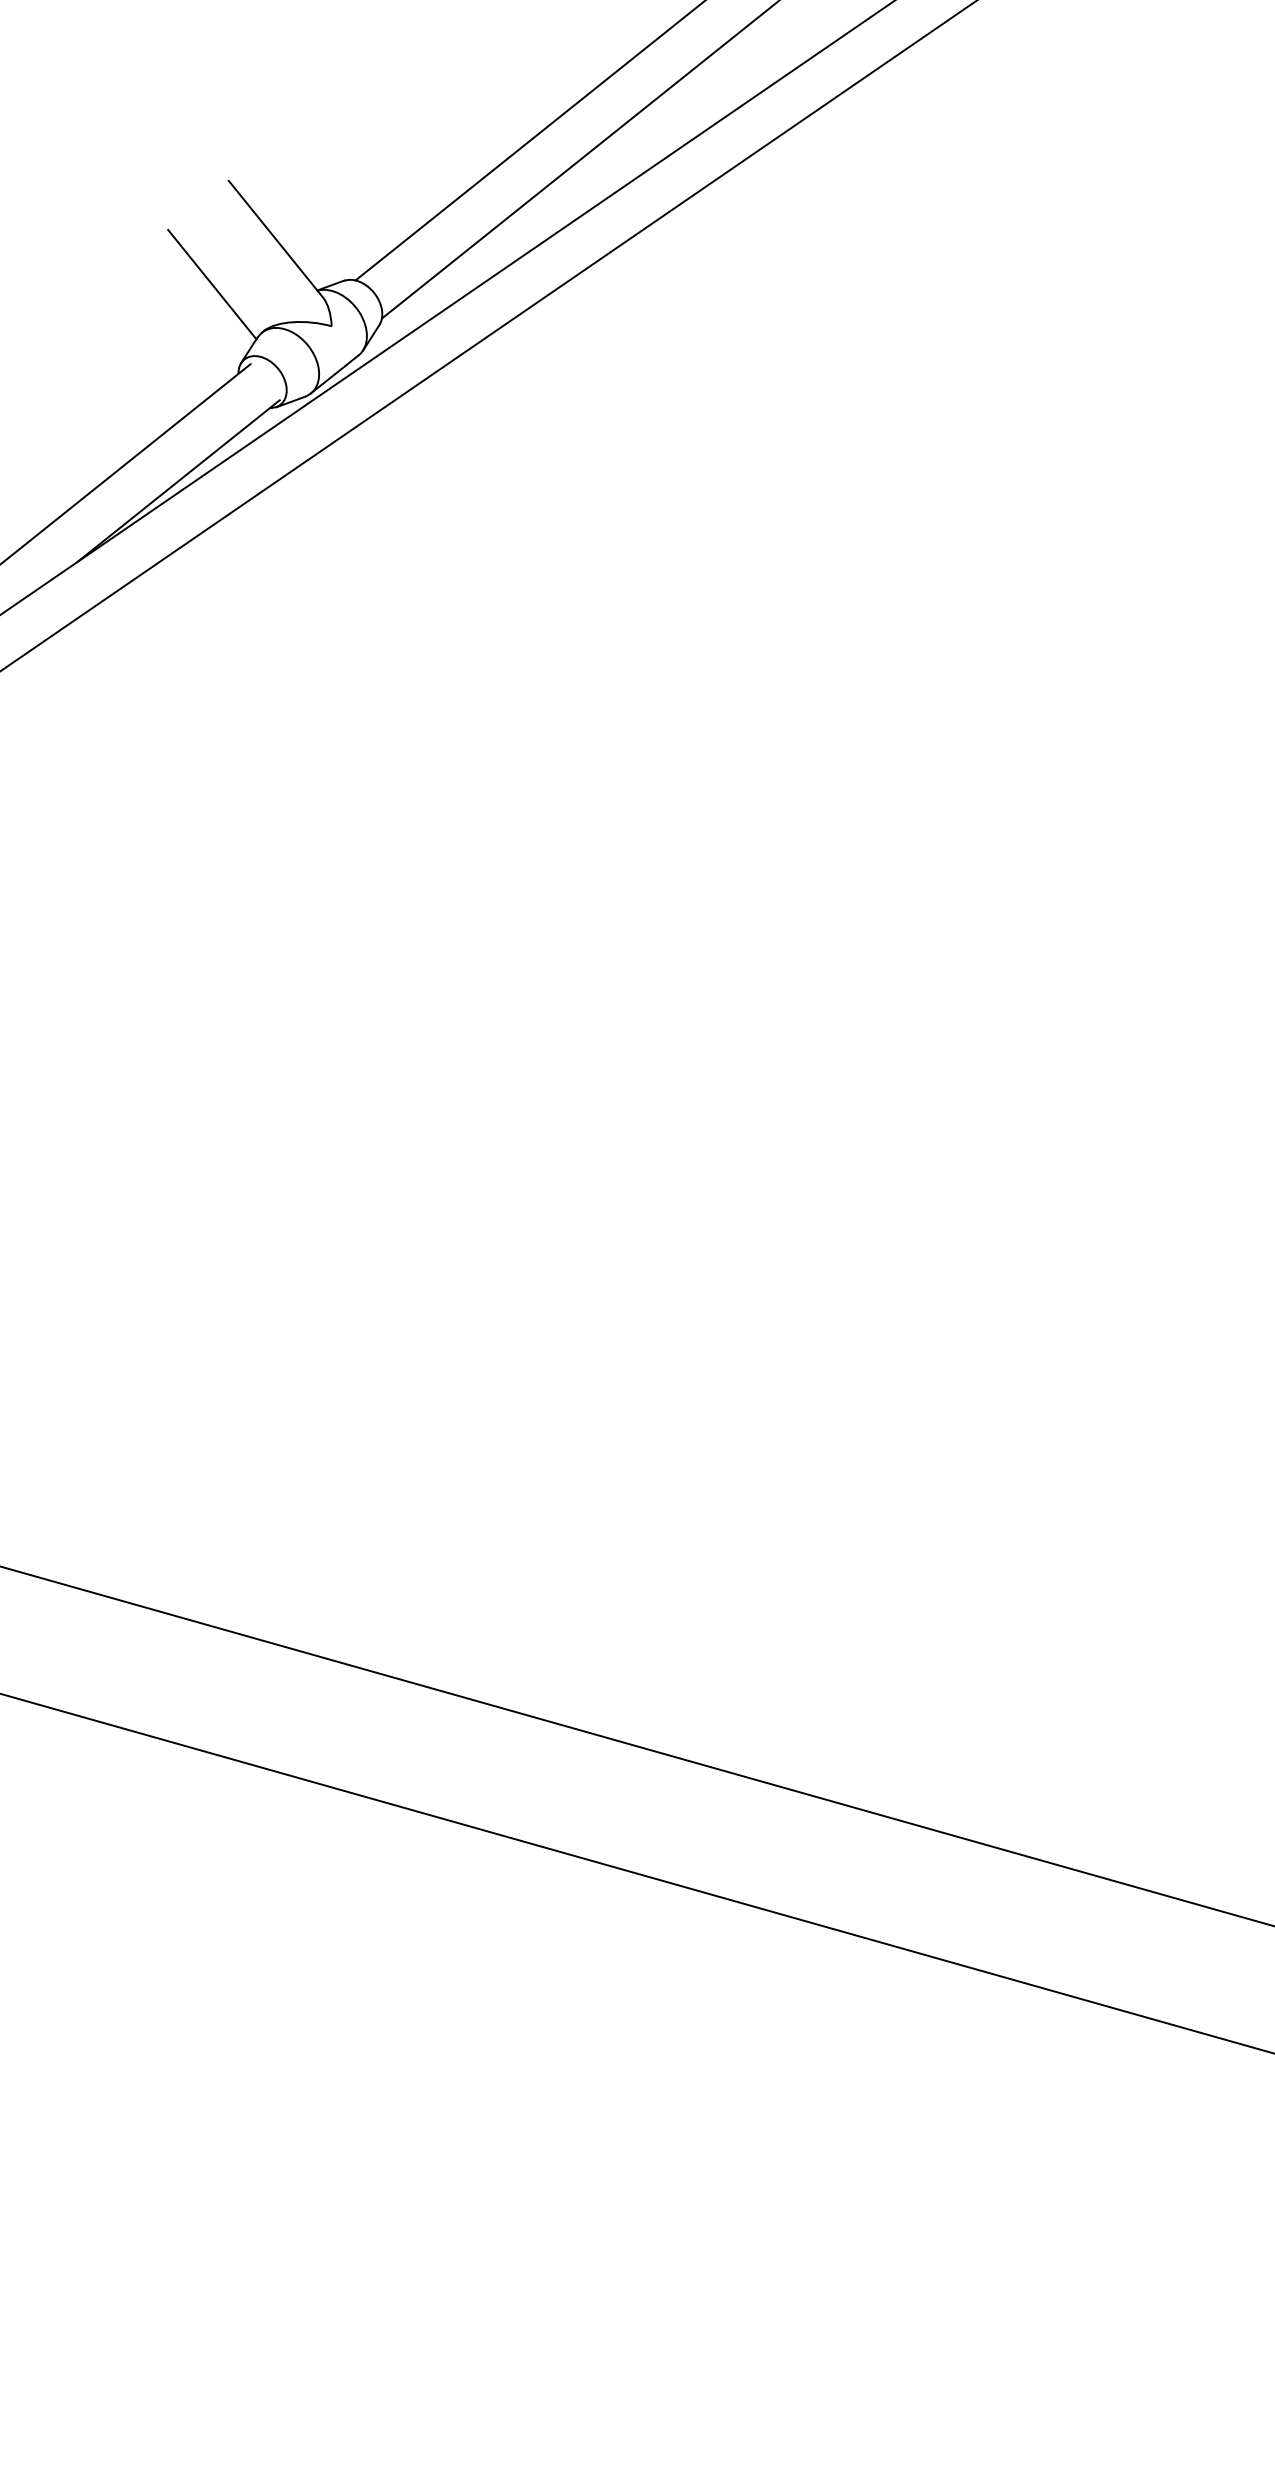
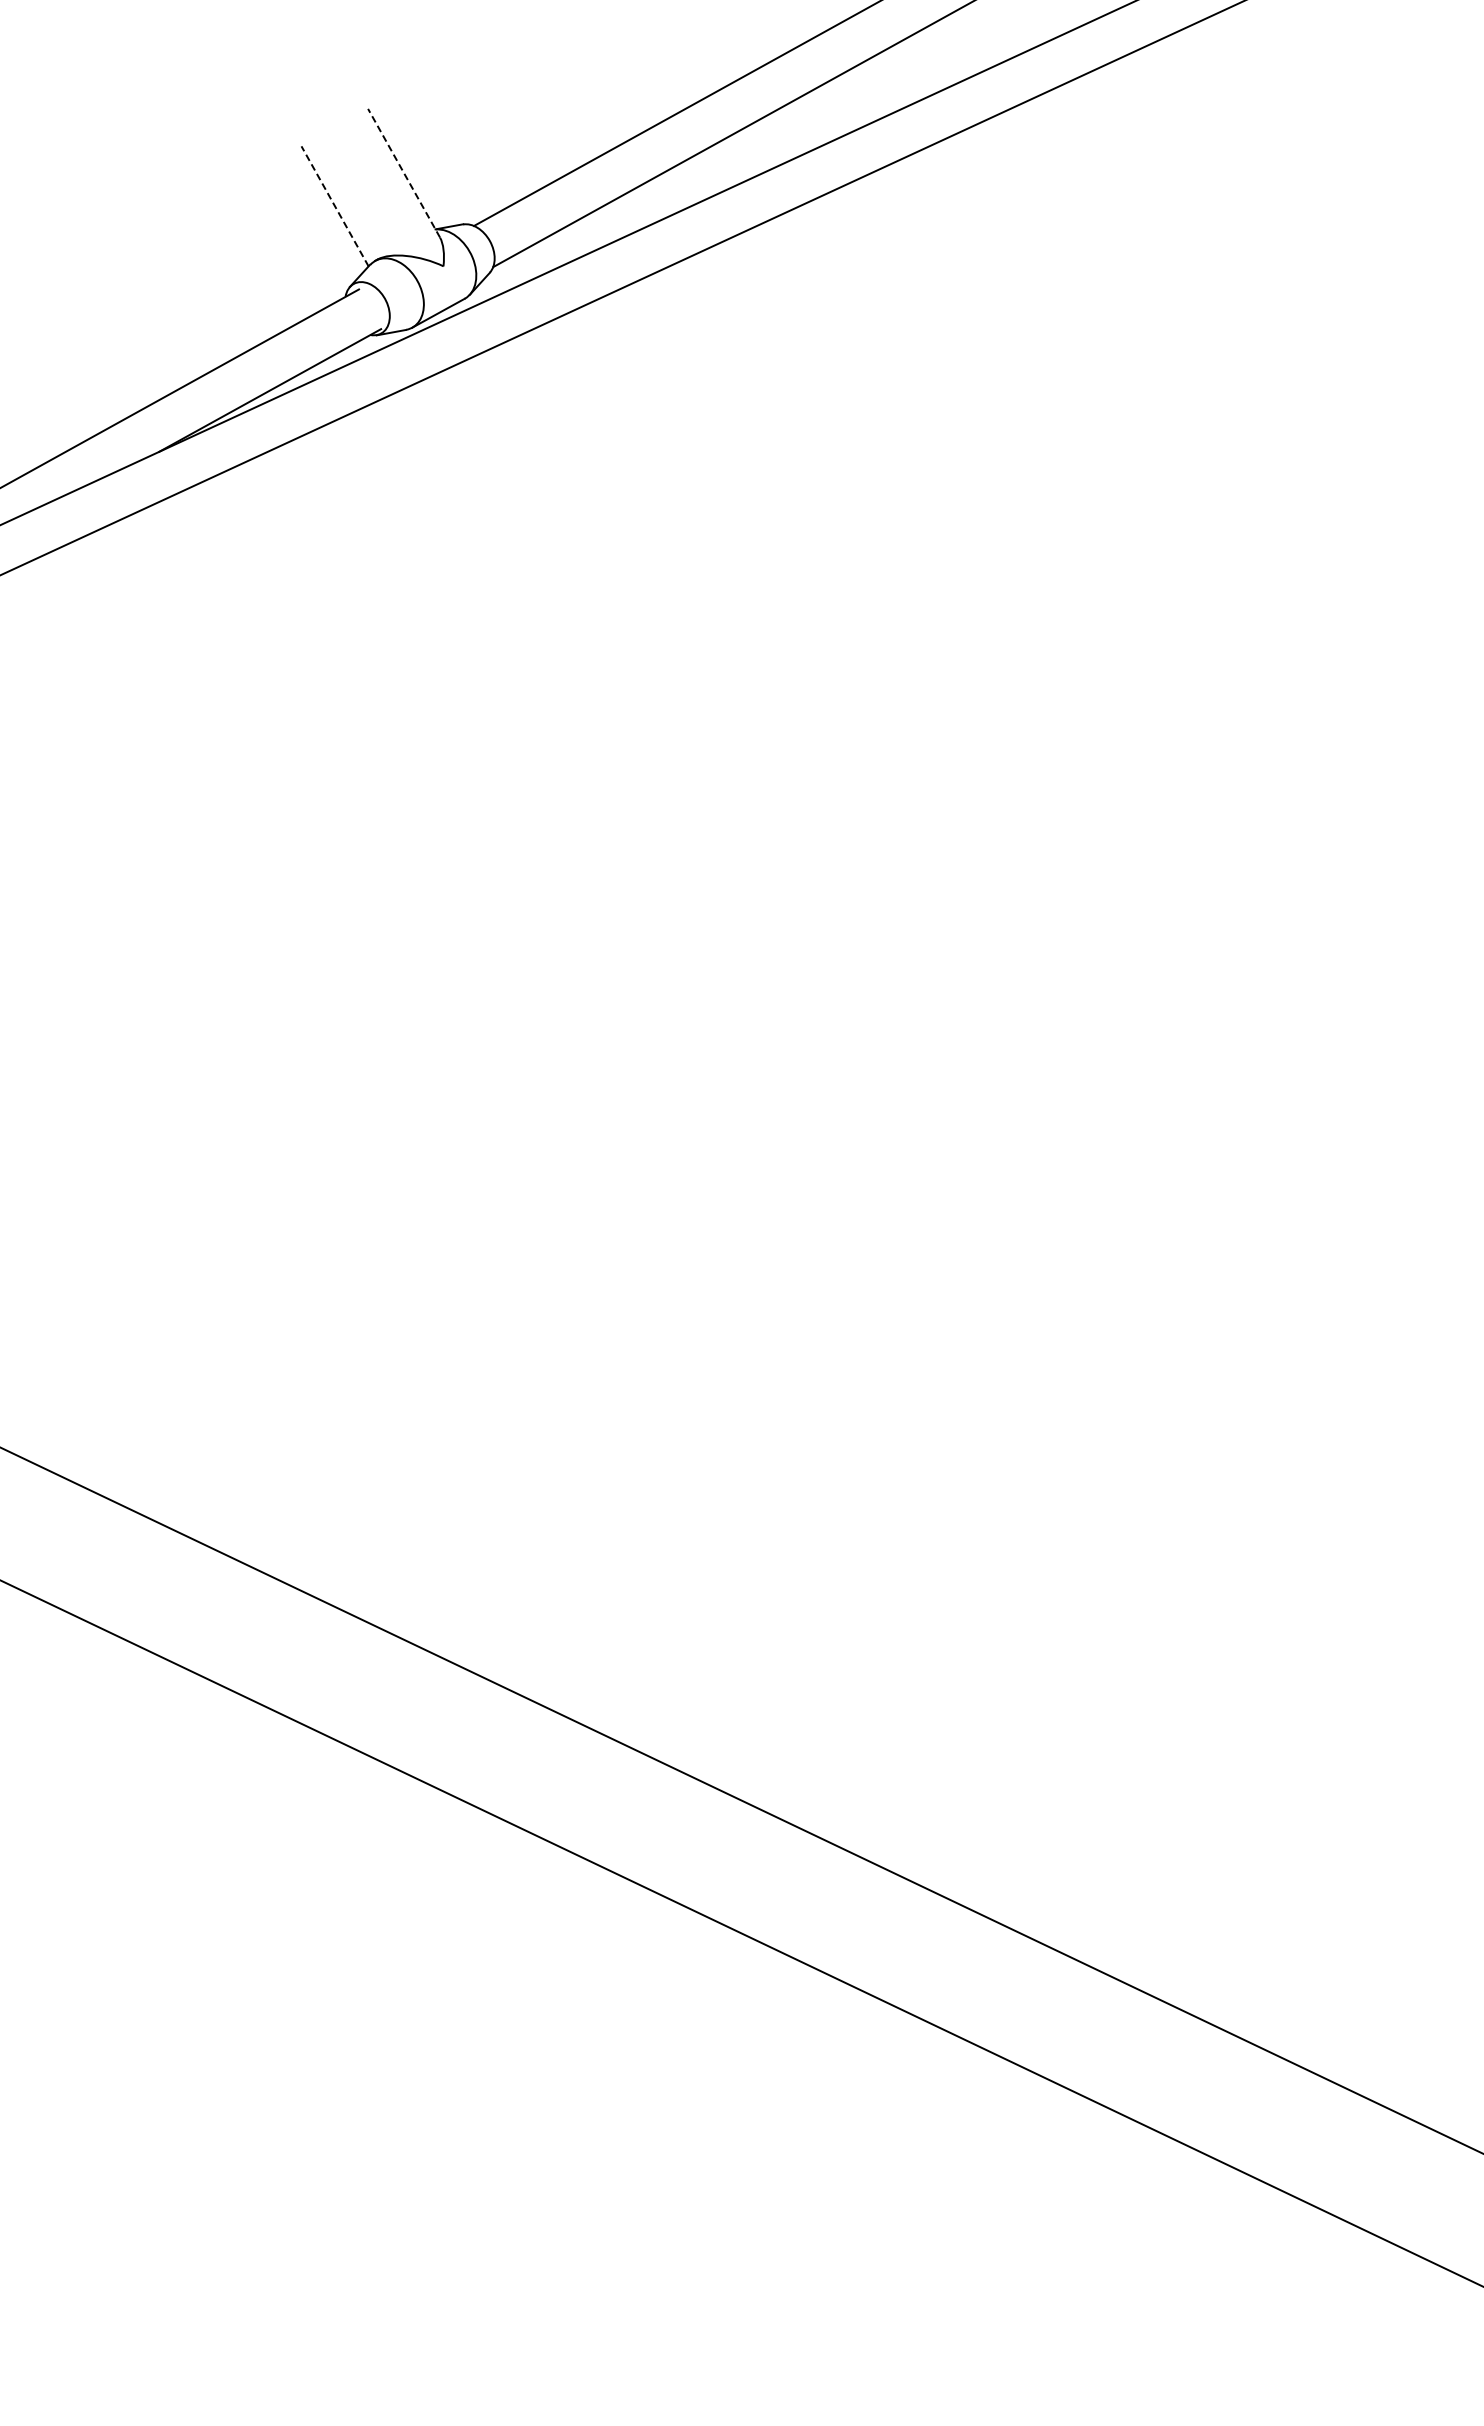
line: (276, 239) -> (404, 173), solid -> dashed
line: (212, 284) -> (335, 206), solid -> dashed

